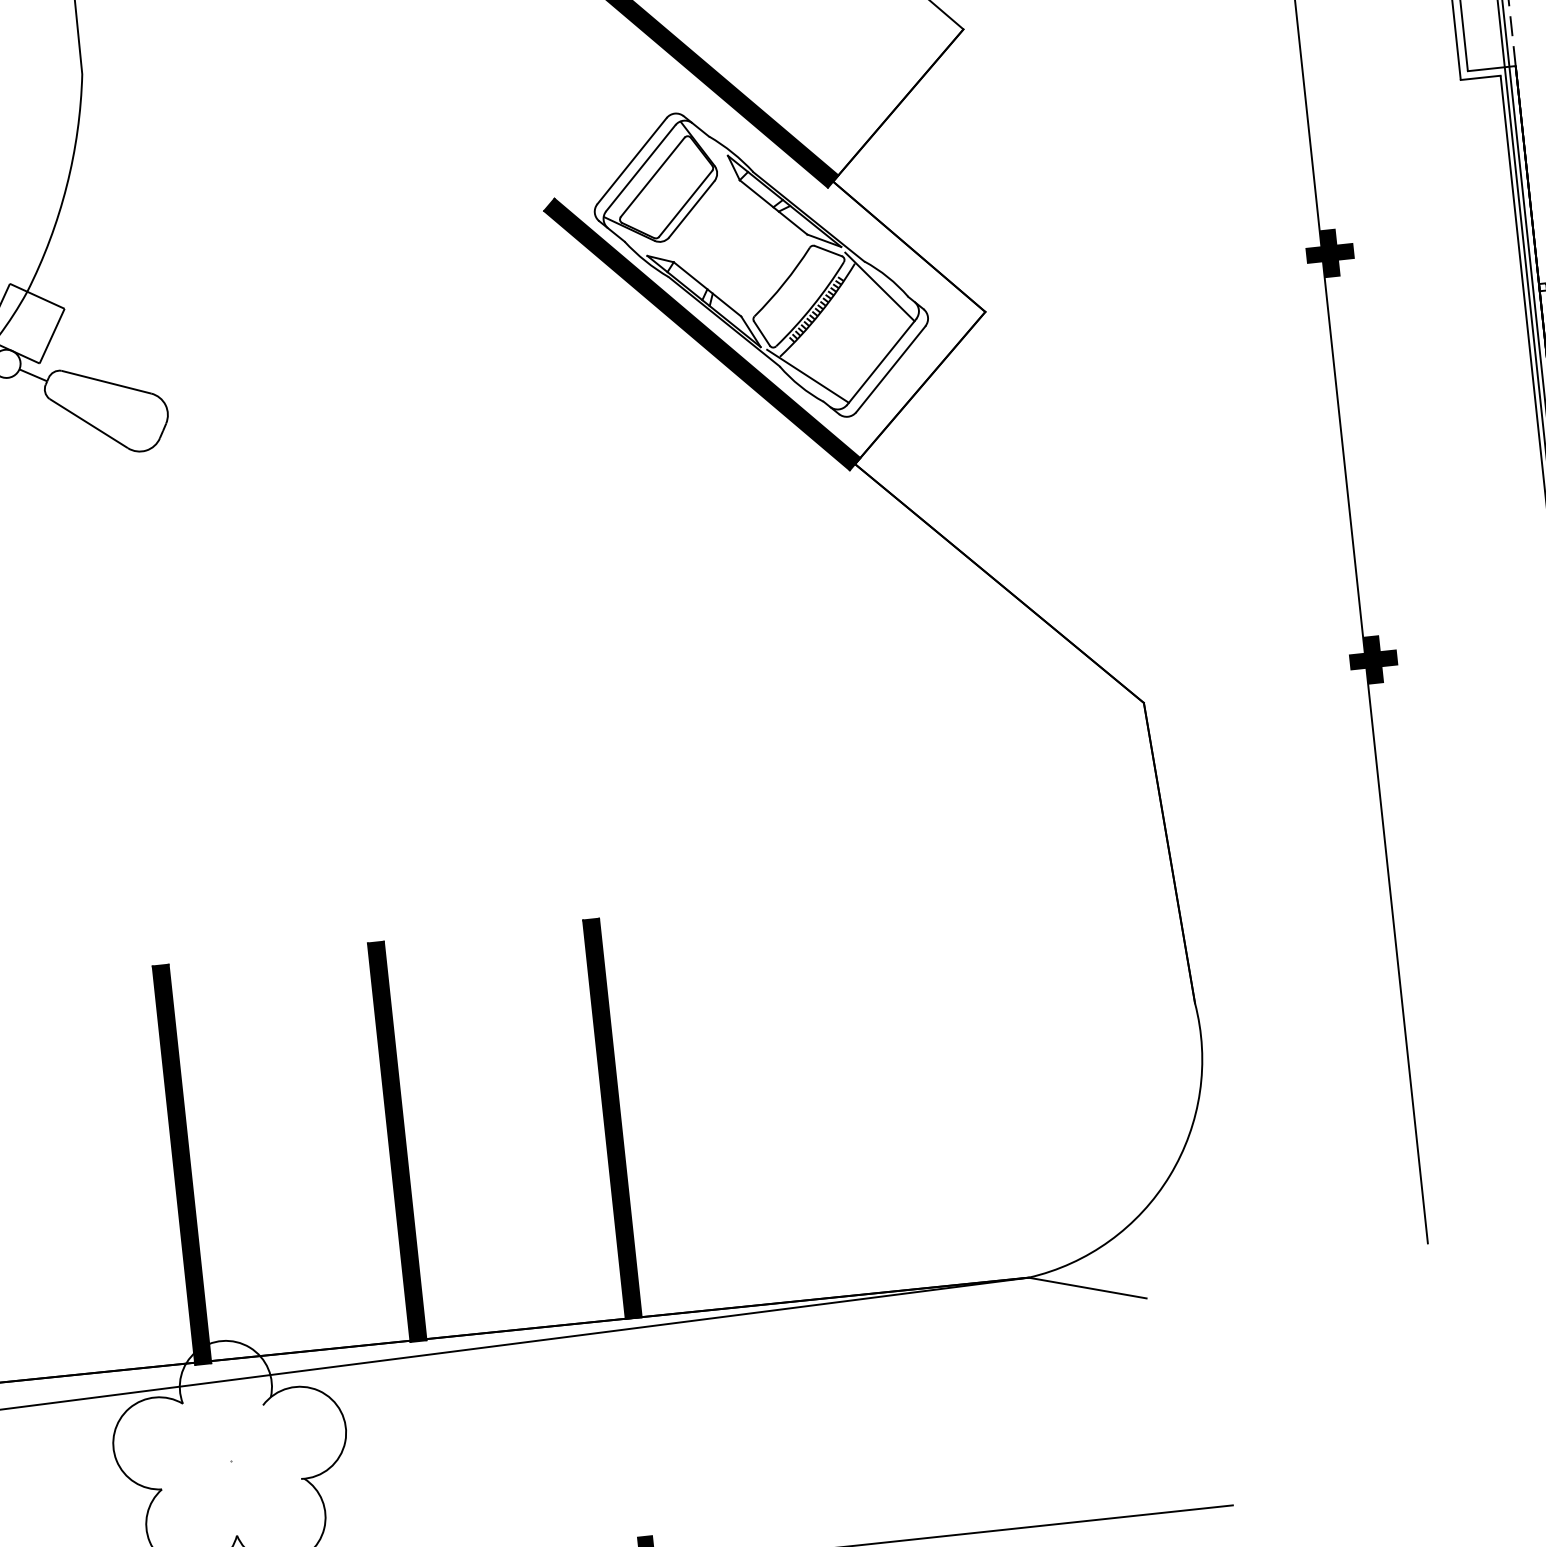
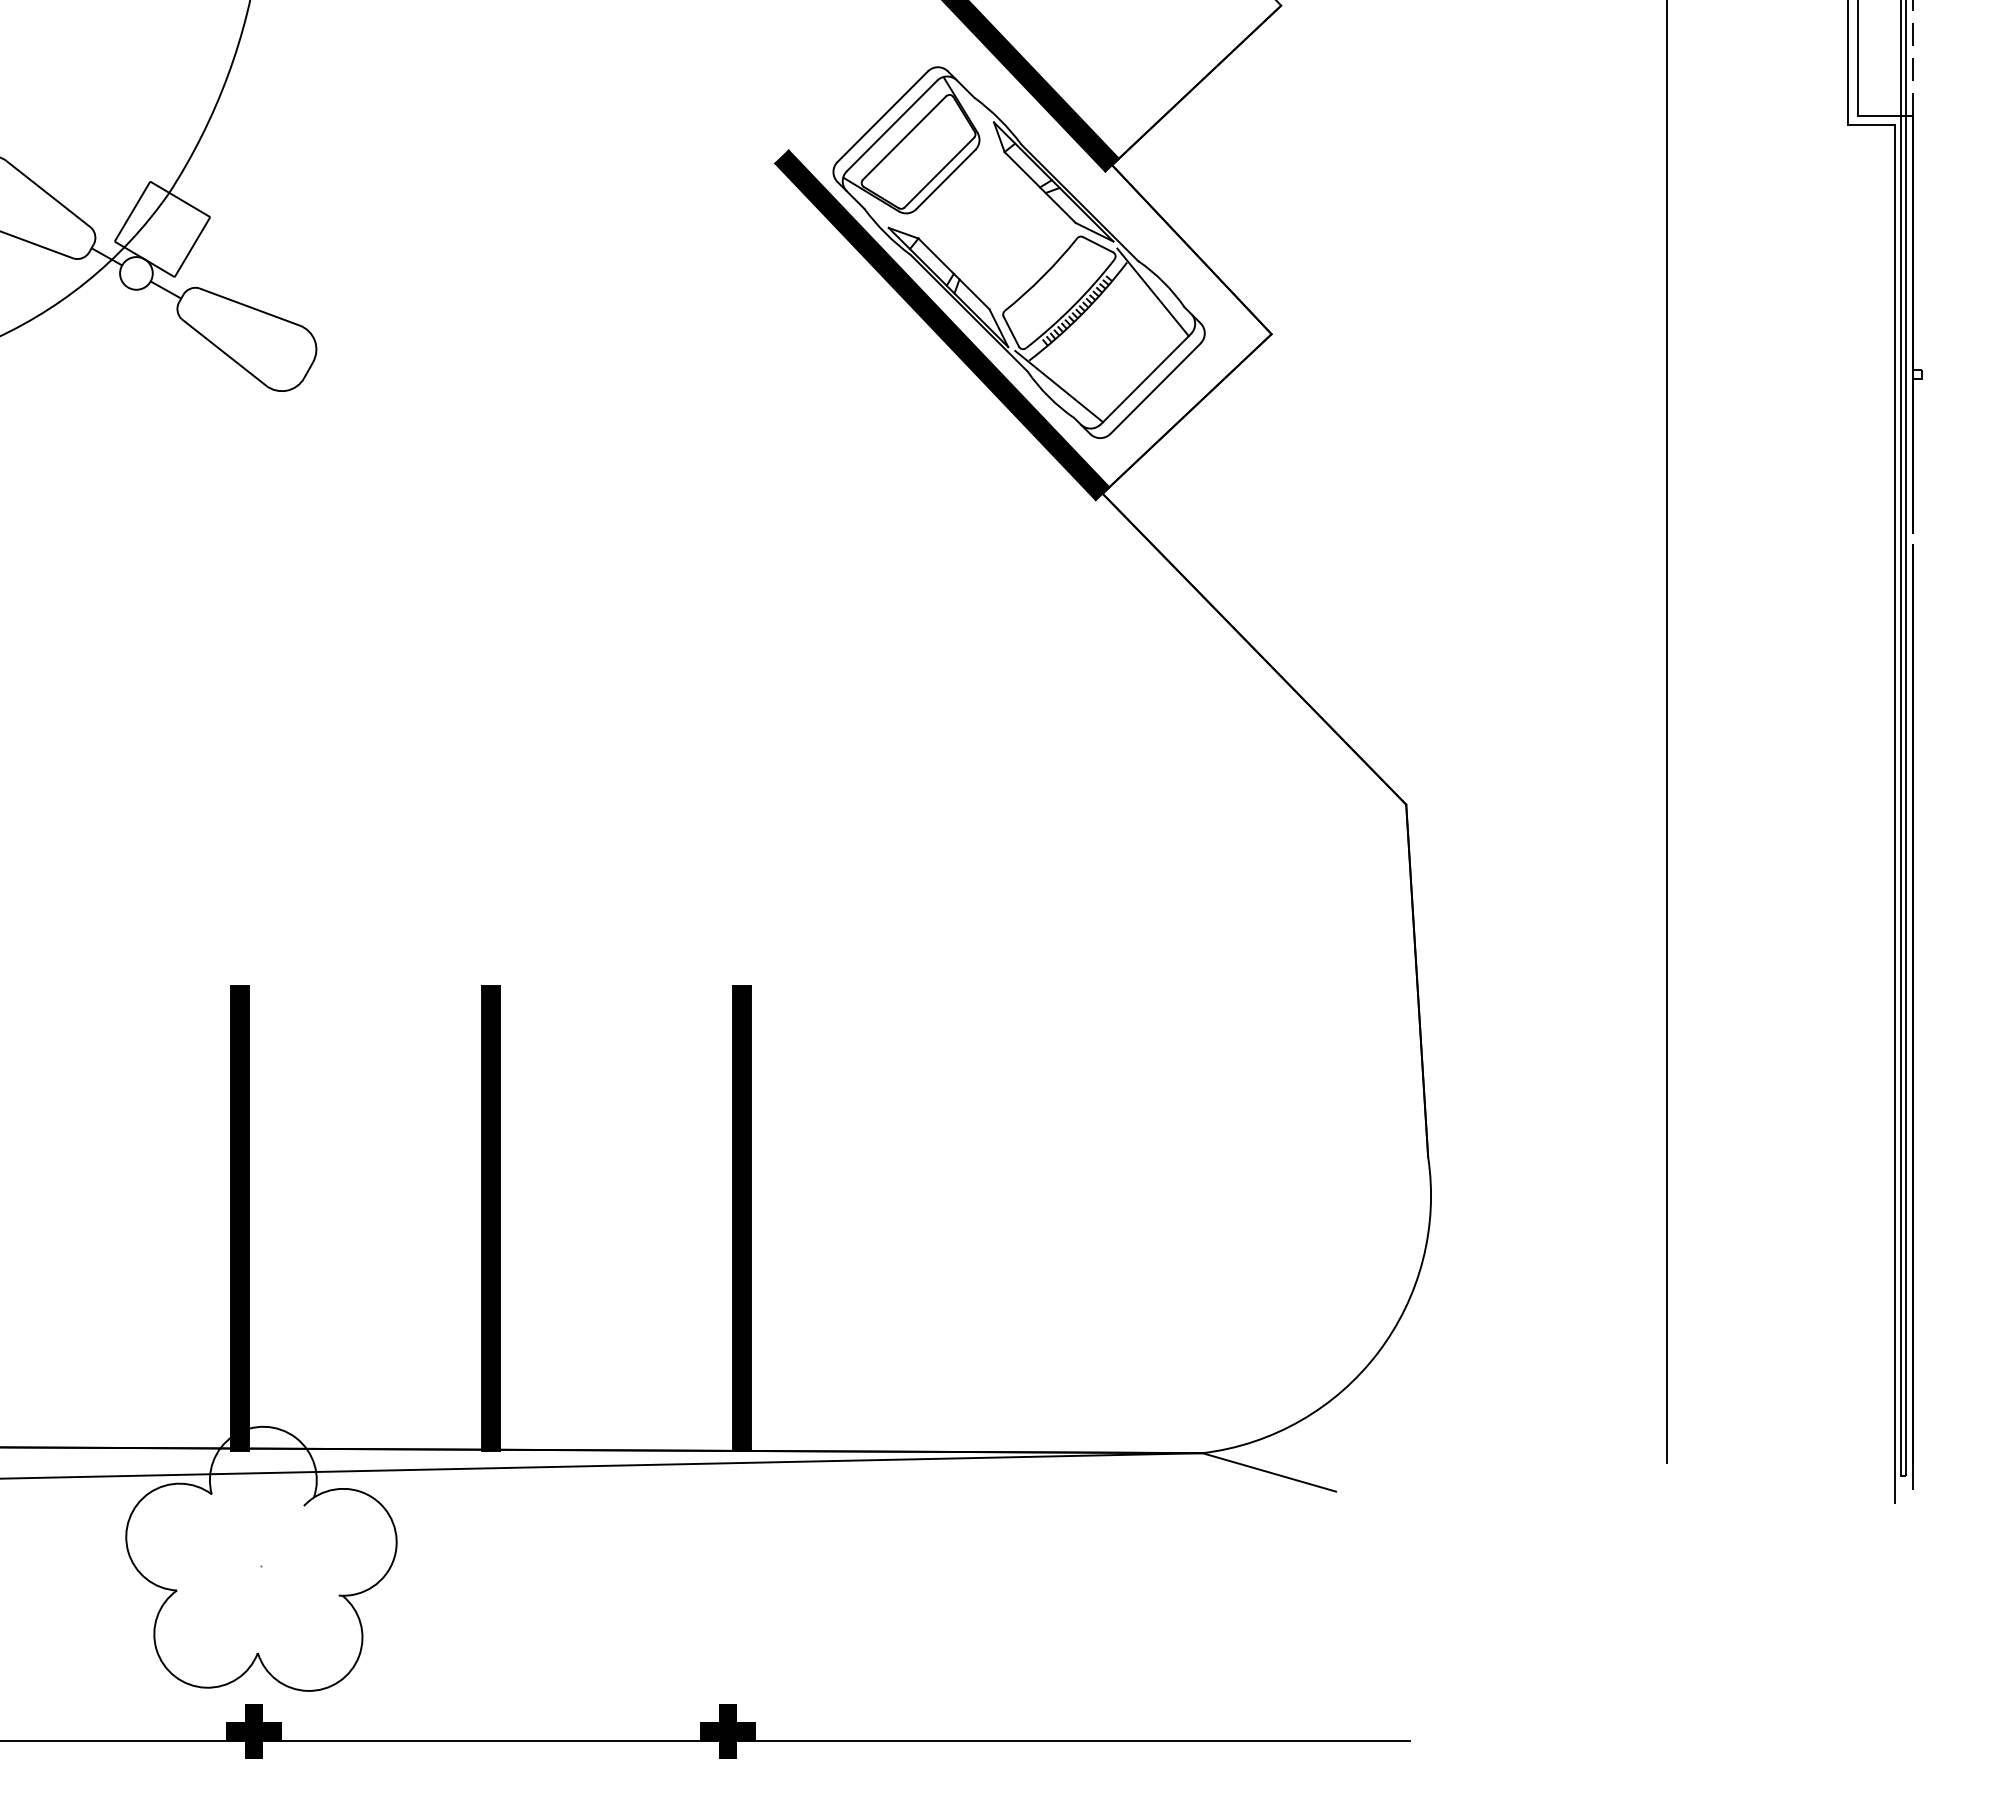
fill: (1330, 253) -> (1676, 309), removed
fill: (1373, 660) -> (1676, 783), removed

